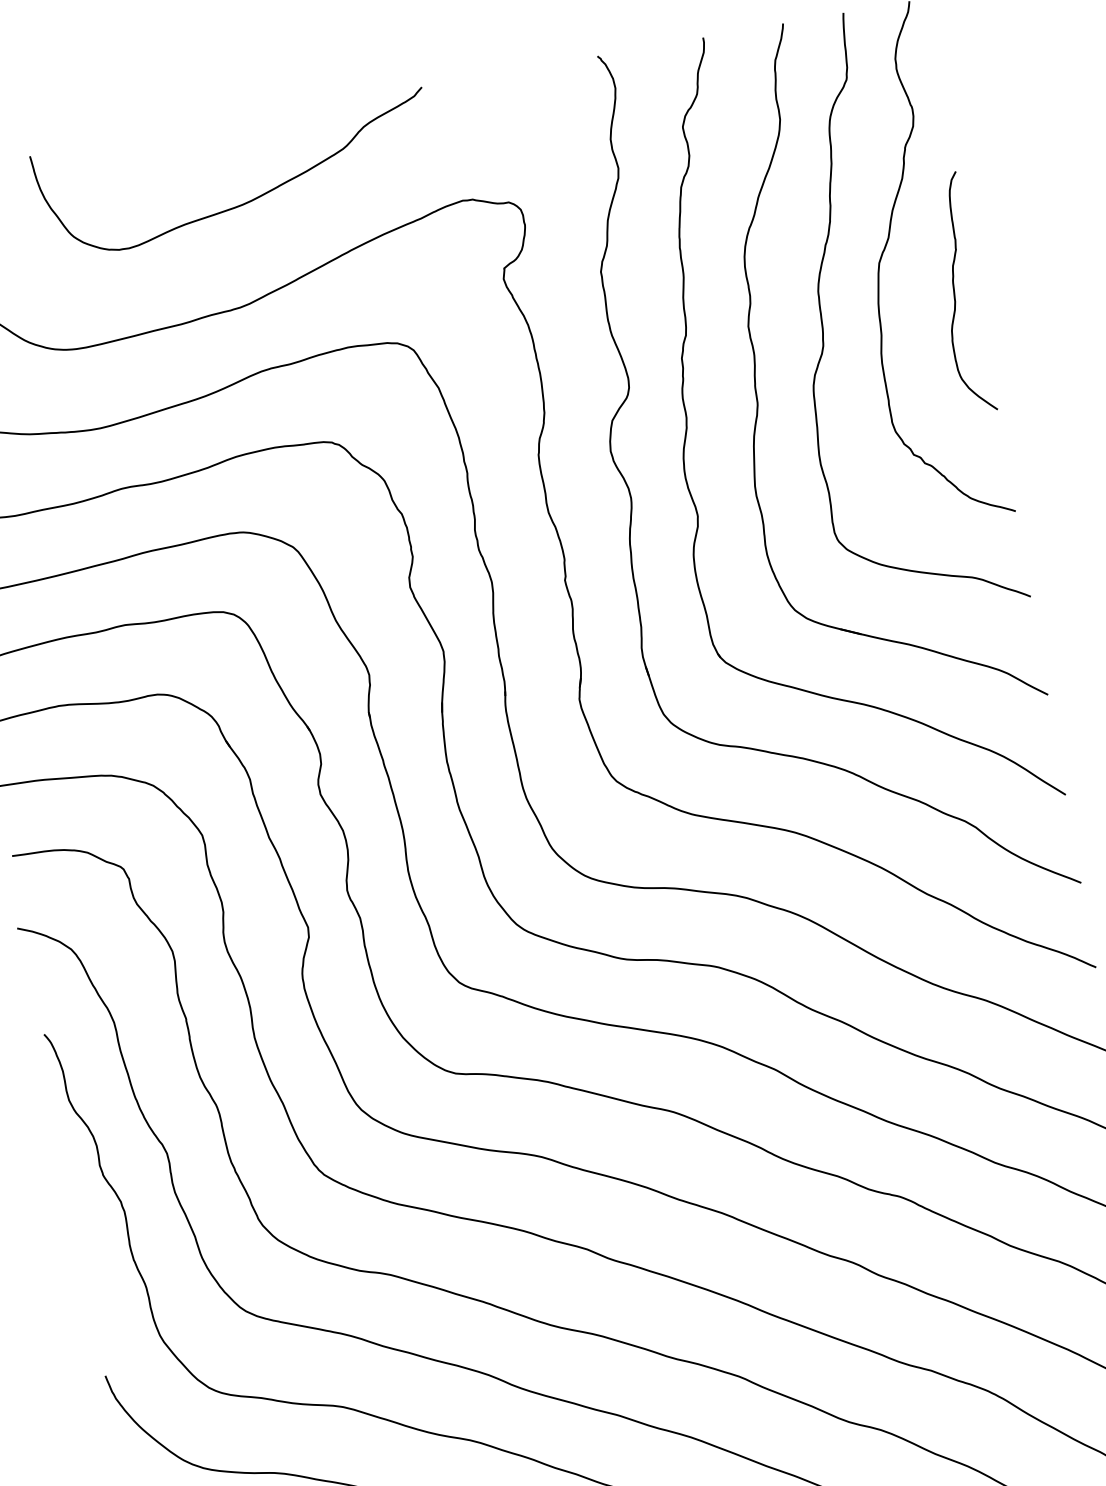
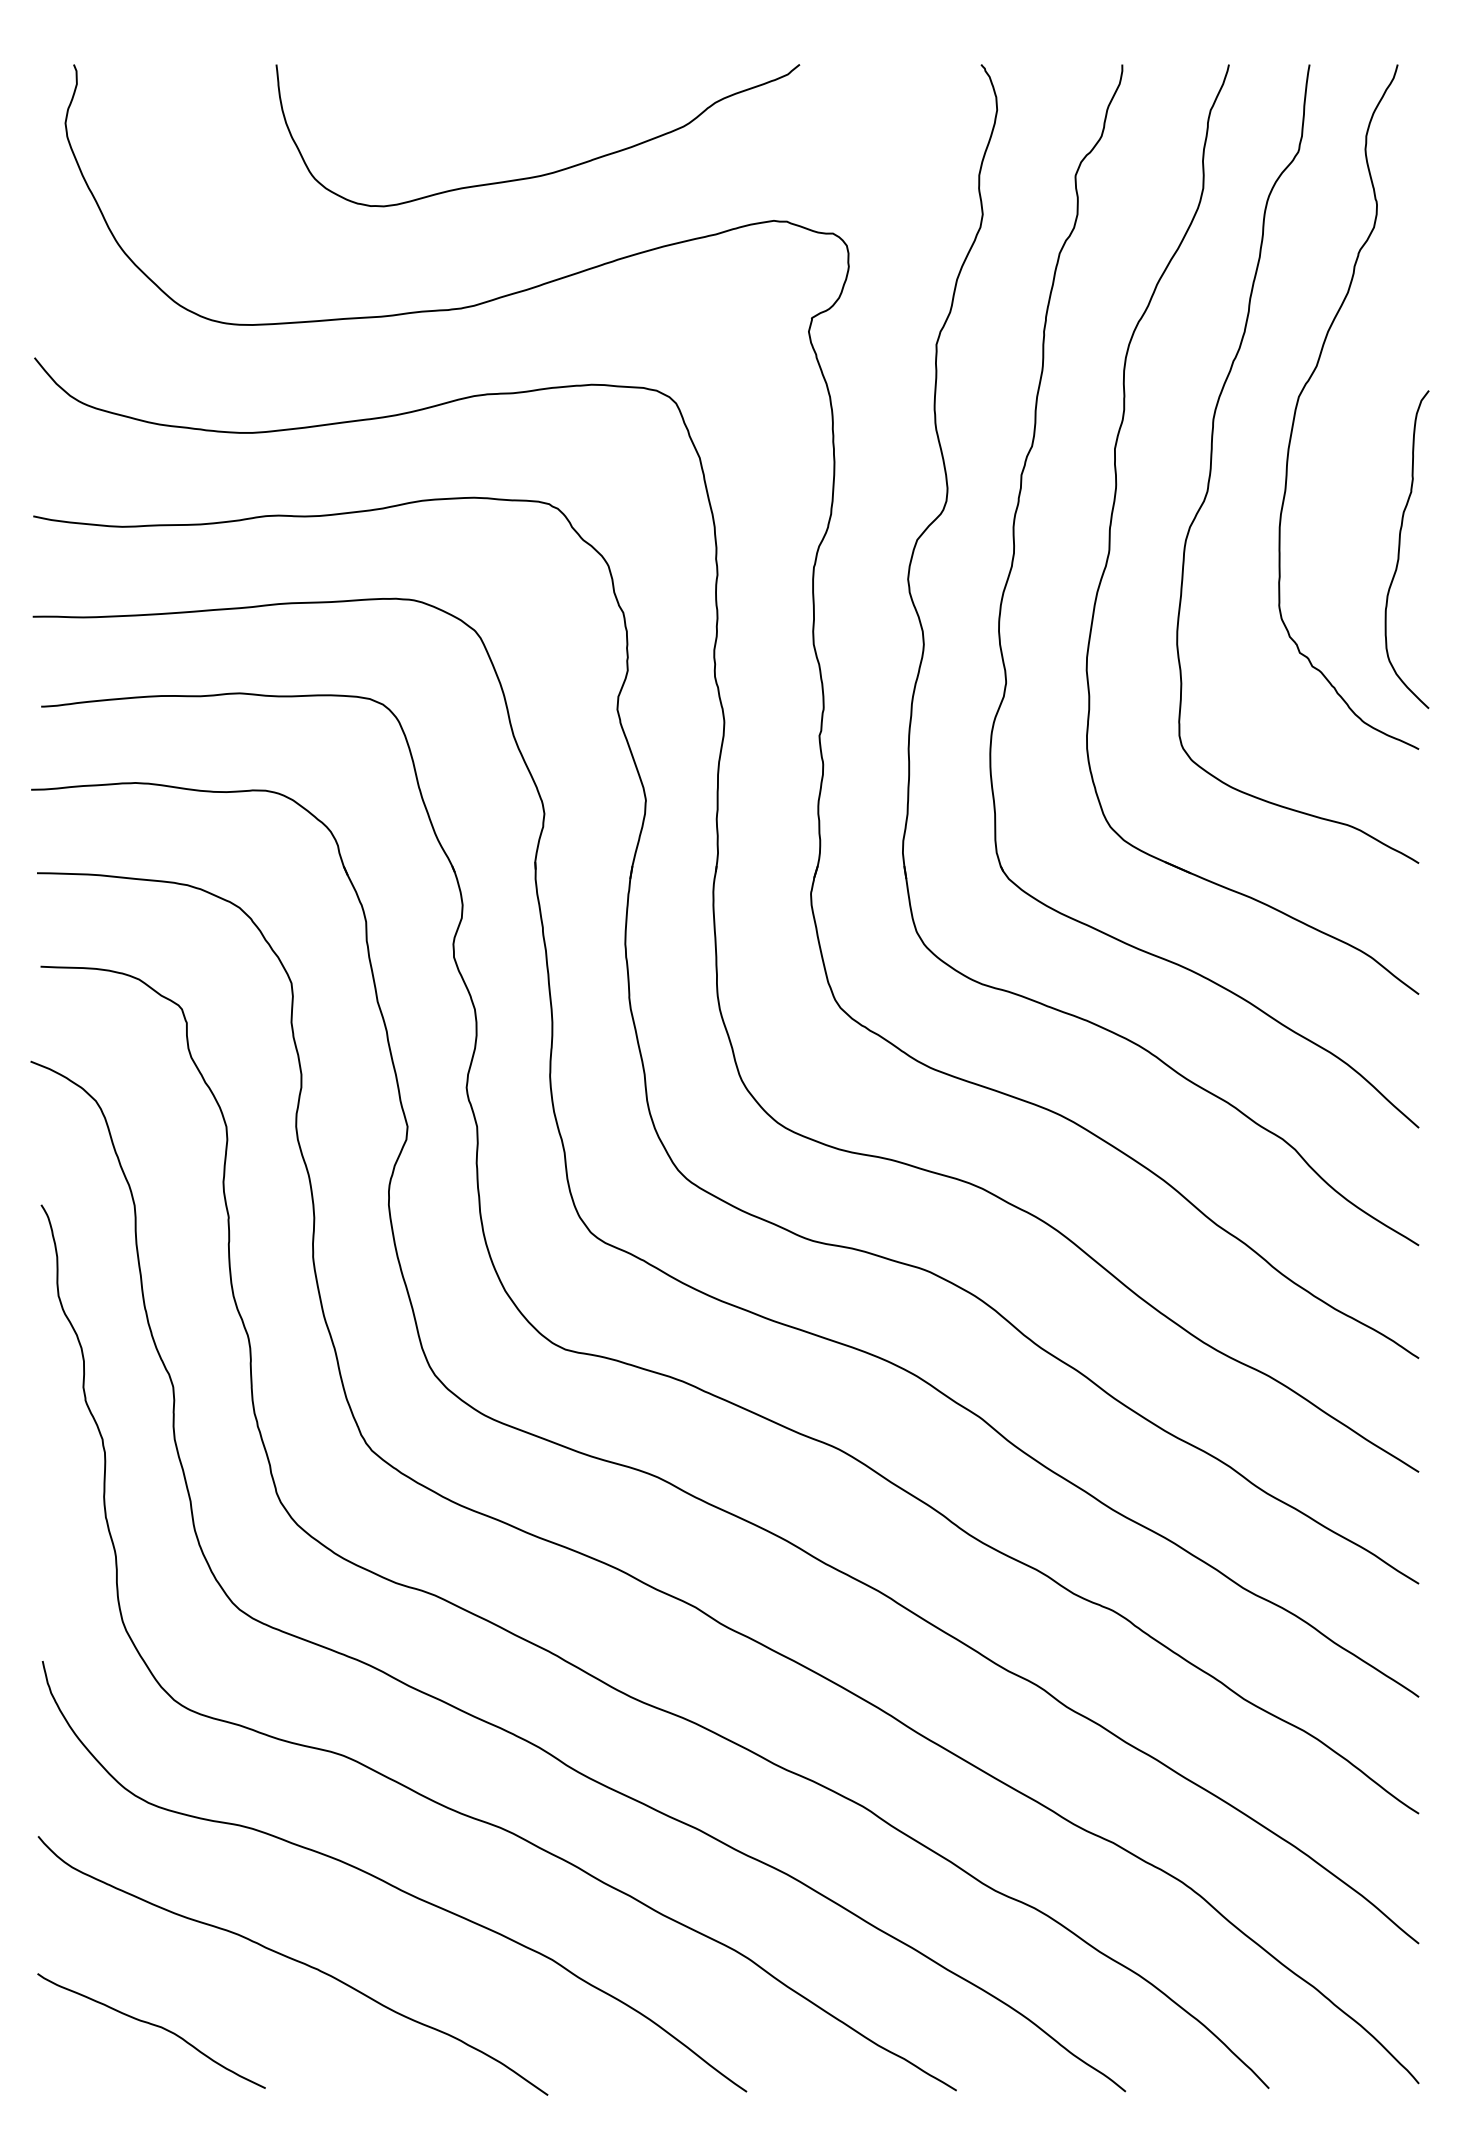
curve: (245, 202) -> (545, 173), moved
curve: (955, 292) -> (1400, 547), moved

